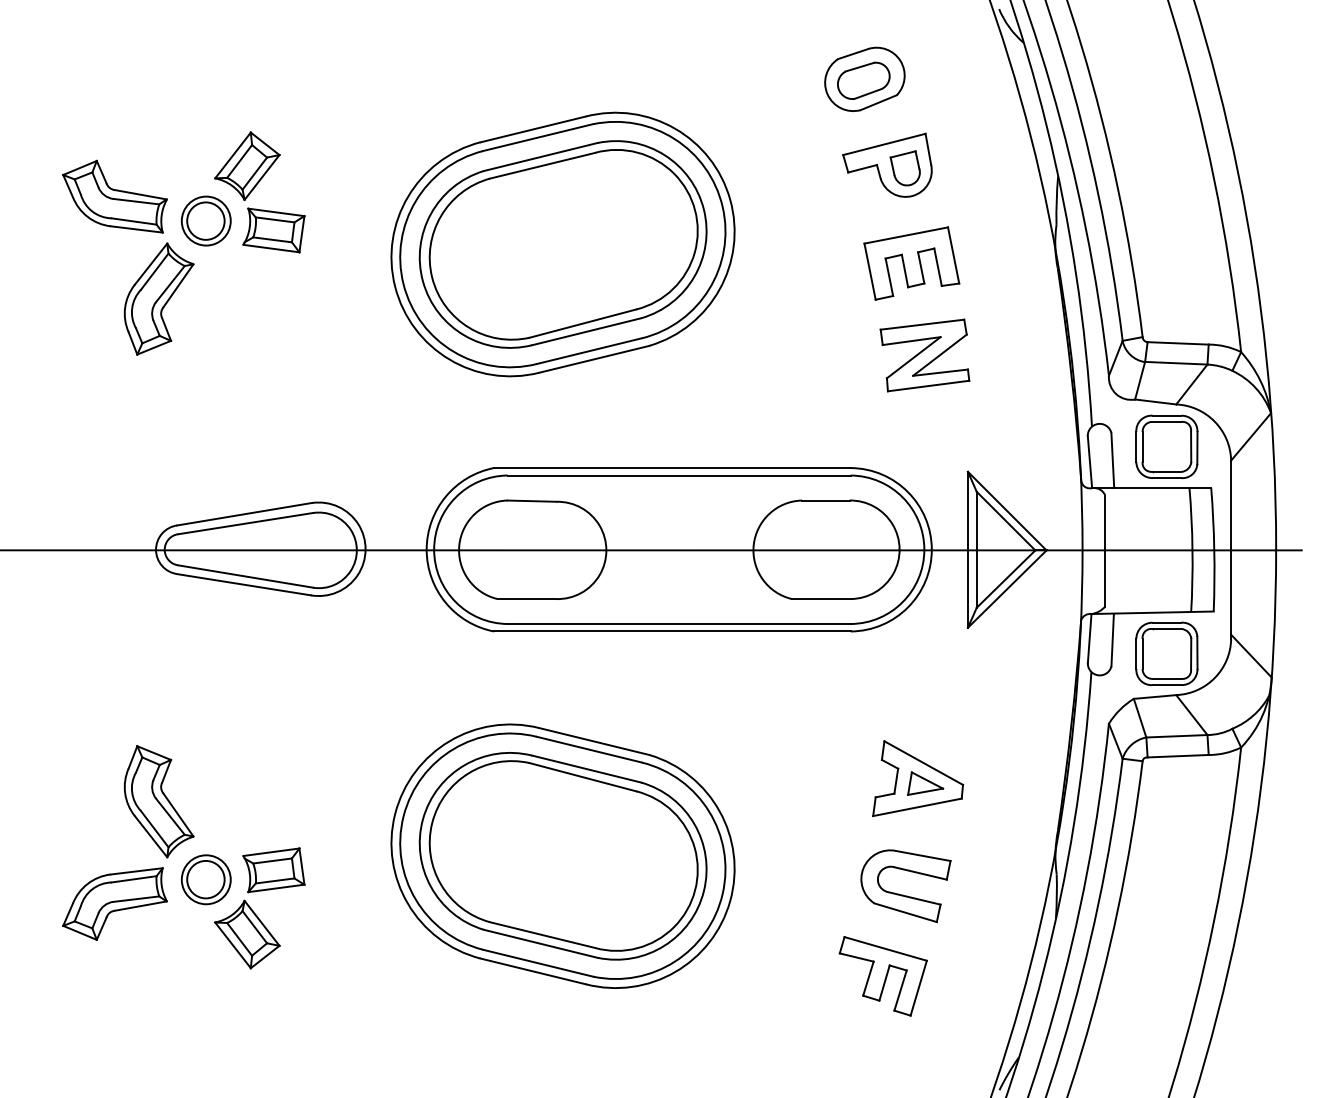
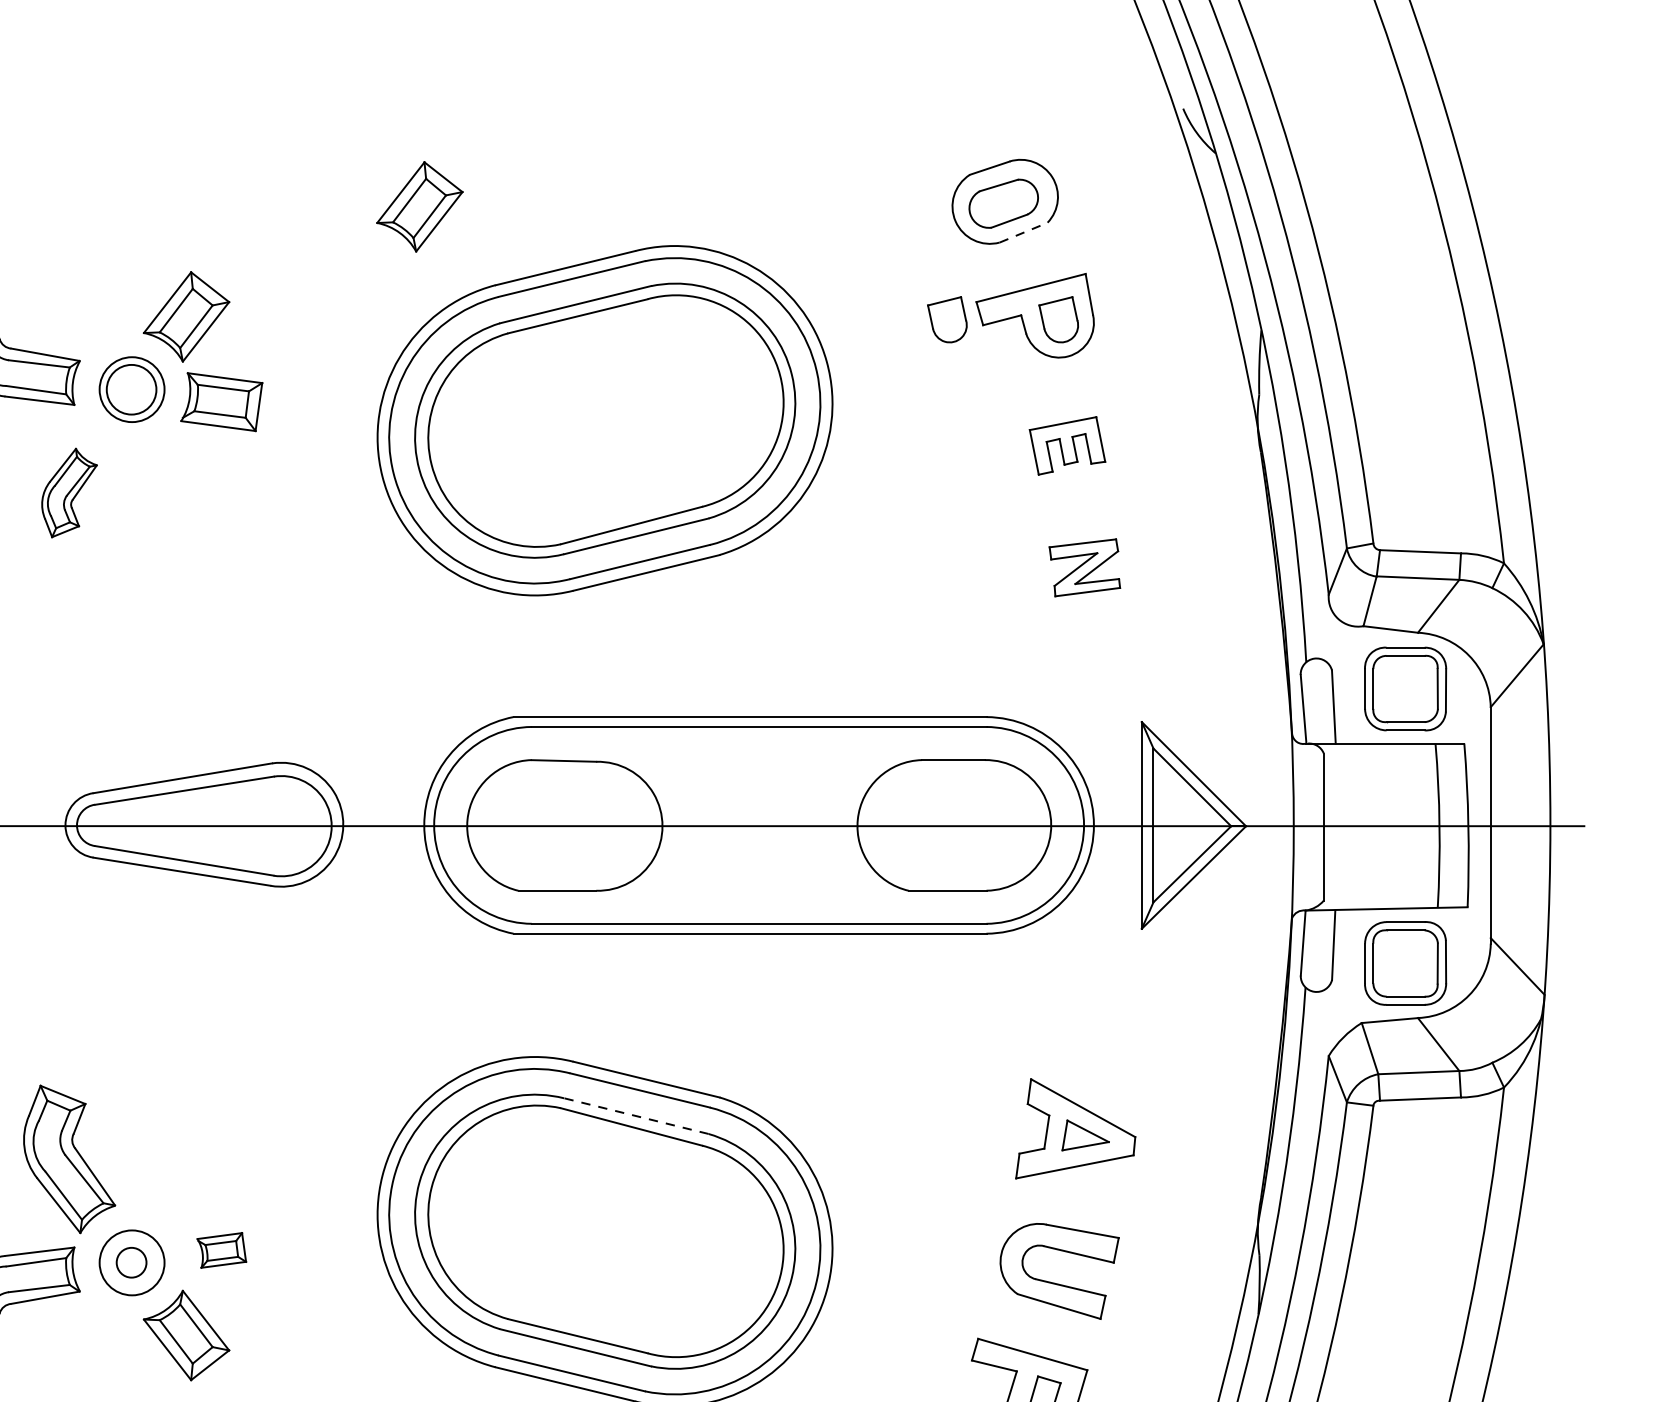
part: (423, 82) -> (420, 205), added
line: (878, 102) -> (1023, 232), solid -> dashed
part: (820, 168) -> (946, 319), added
part: (911, 263) -> (1066, 445), size x0.6
part: (158, 298) -> (68, 492), size x0.6
part: (924, 355) -> (1084, 567), size x0.6
line: (586, 768) -> (636, 1115), solid -> dashed
part: (273, 870) -> (221, 1250), size x0.6
circle: (205, 879) -> (131, 1262), size x0.6

